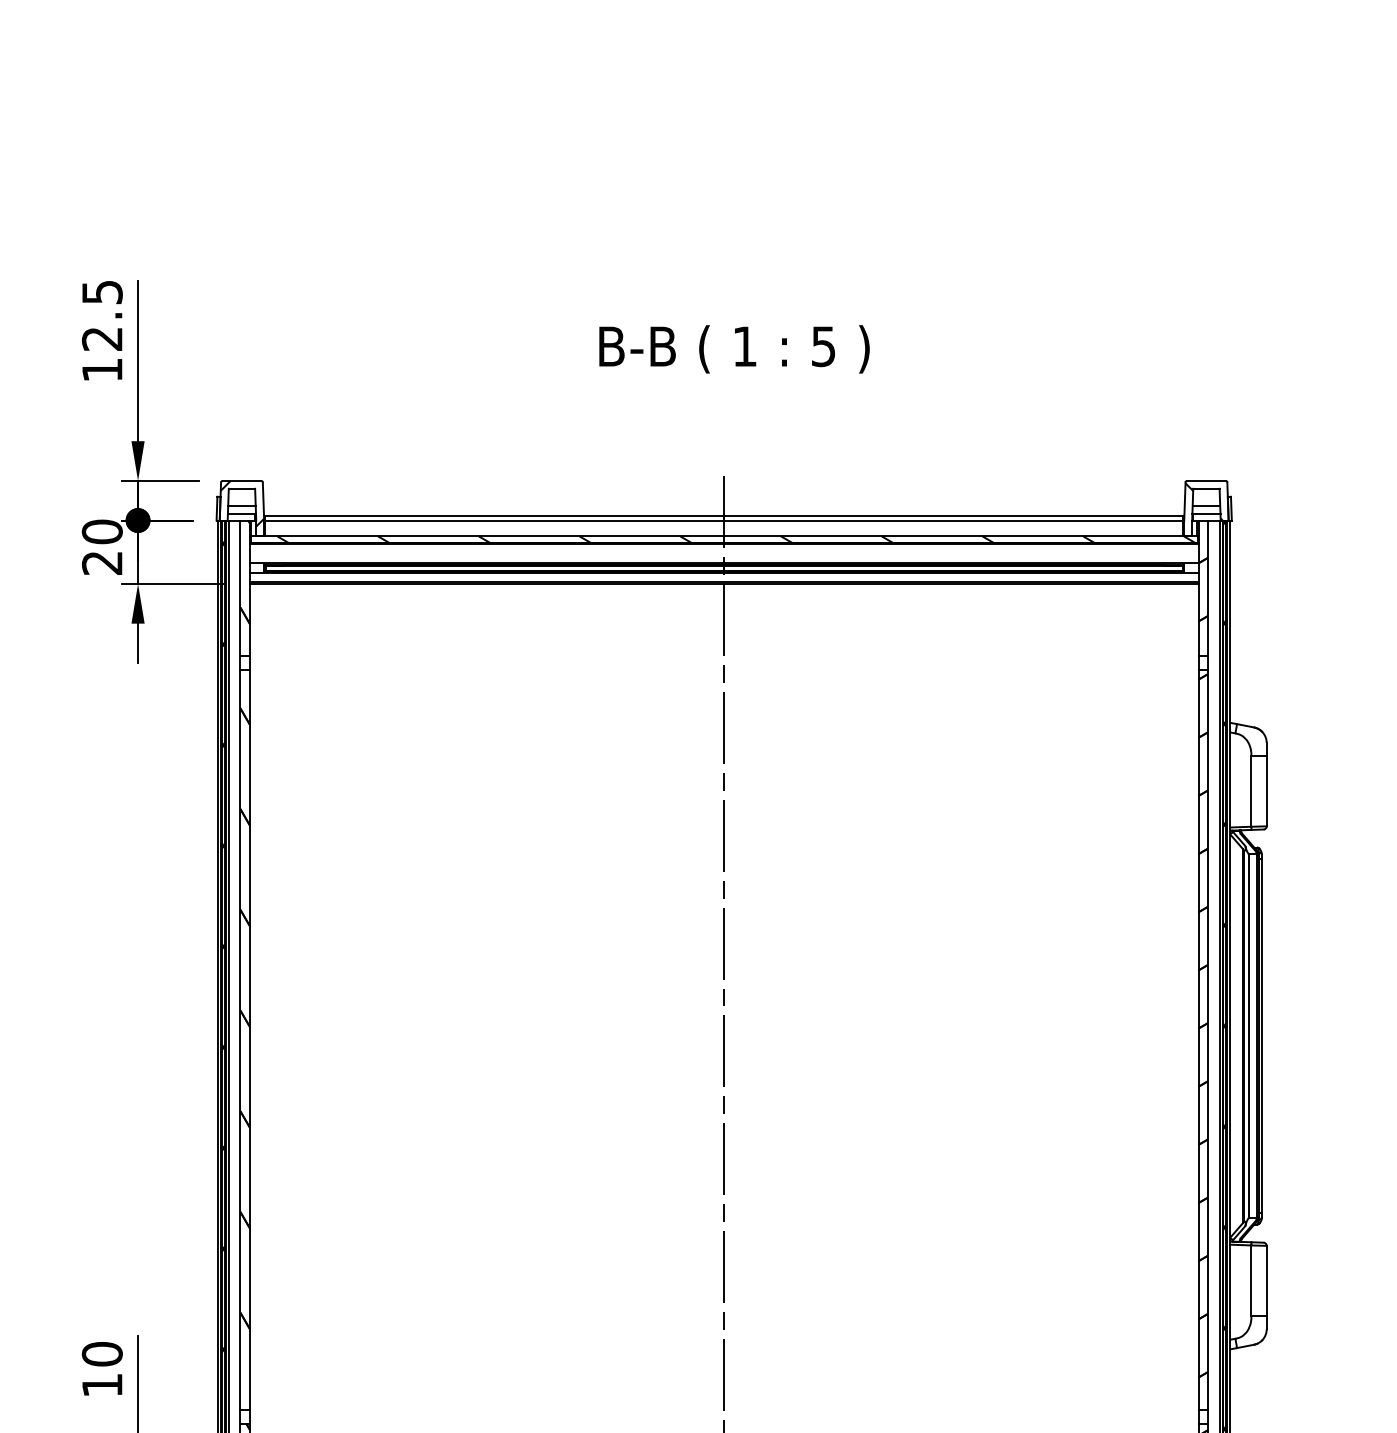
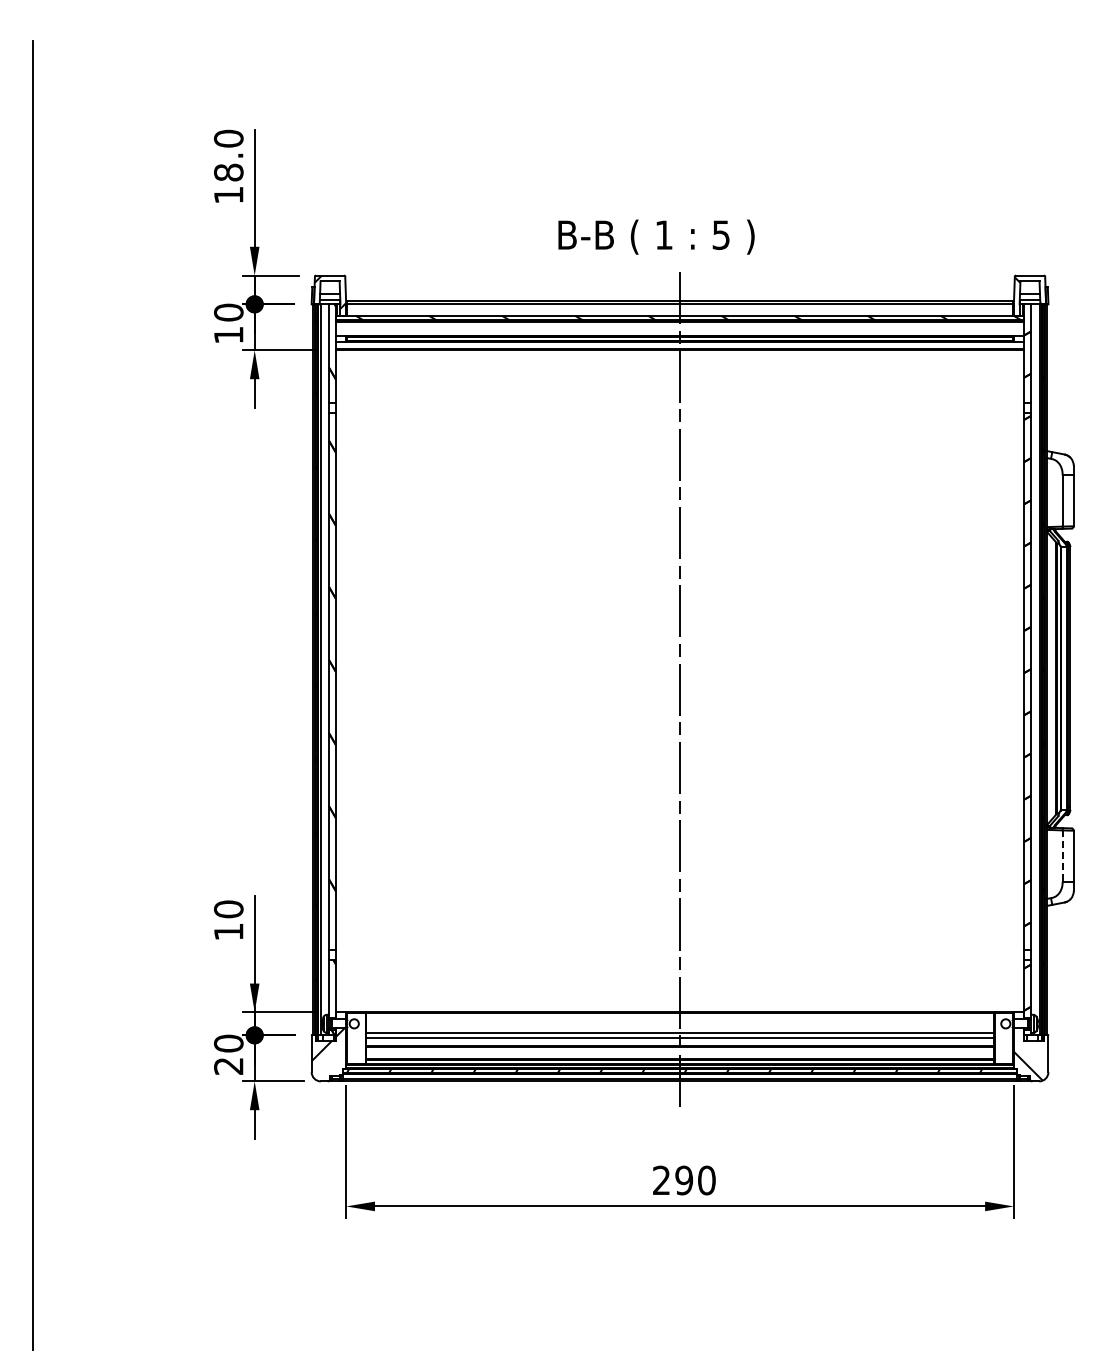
text: (101, 315) -> (228, 155), 12.5 -> 18.0
text: (734, 348) -> (656, 236), moved
text: (101, 563) -> (228, 335), 20 -> 10
line: (1251, 1281) -> (1062, 856), solid -> dashed

